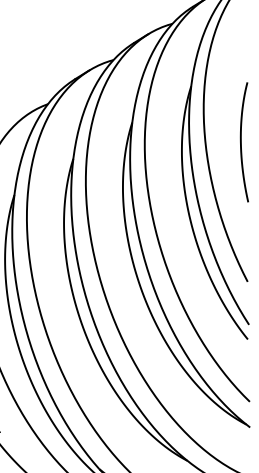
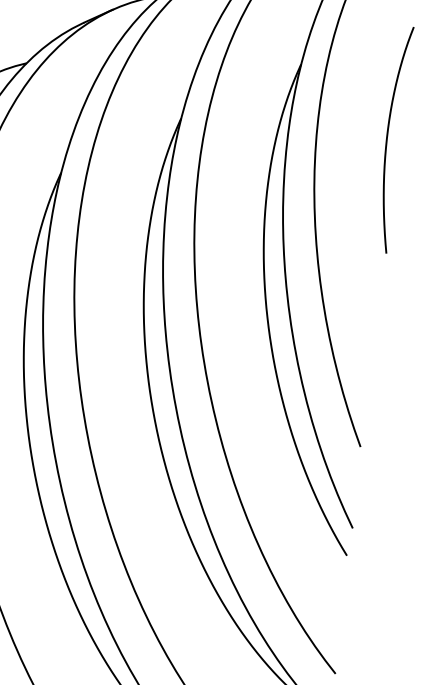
curve: (241, 142) -> (388, 139), moved

